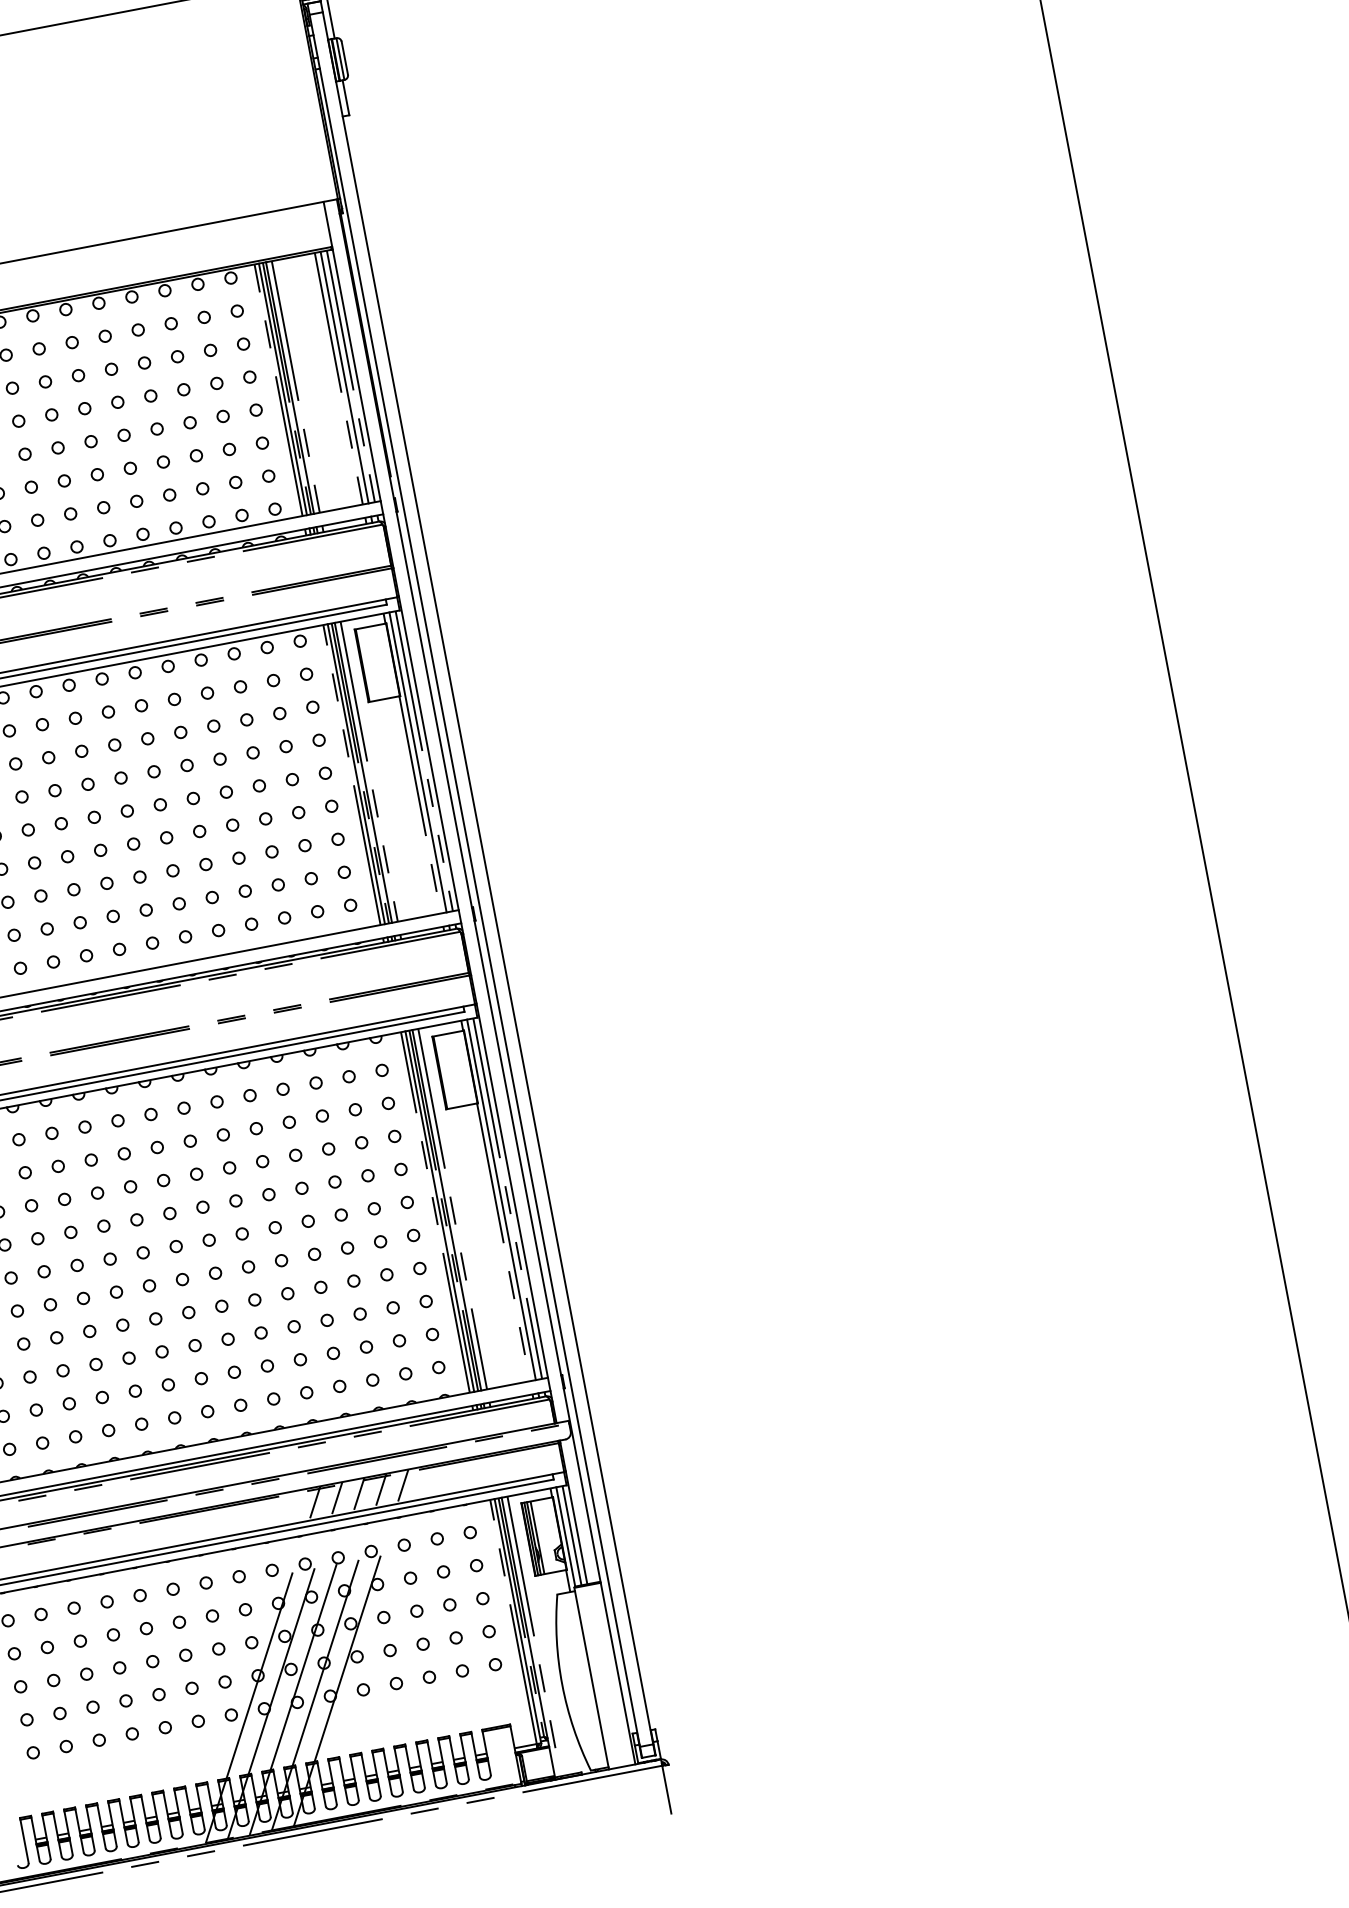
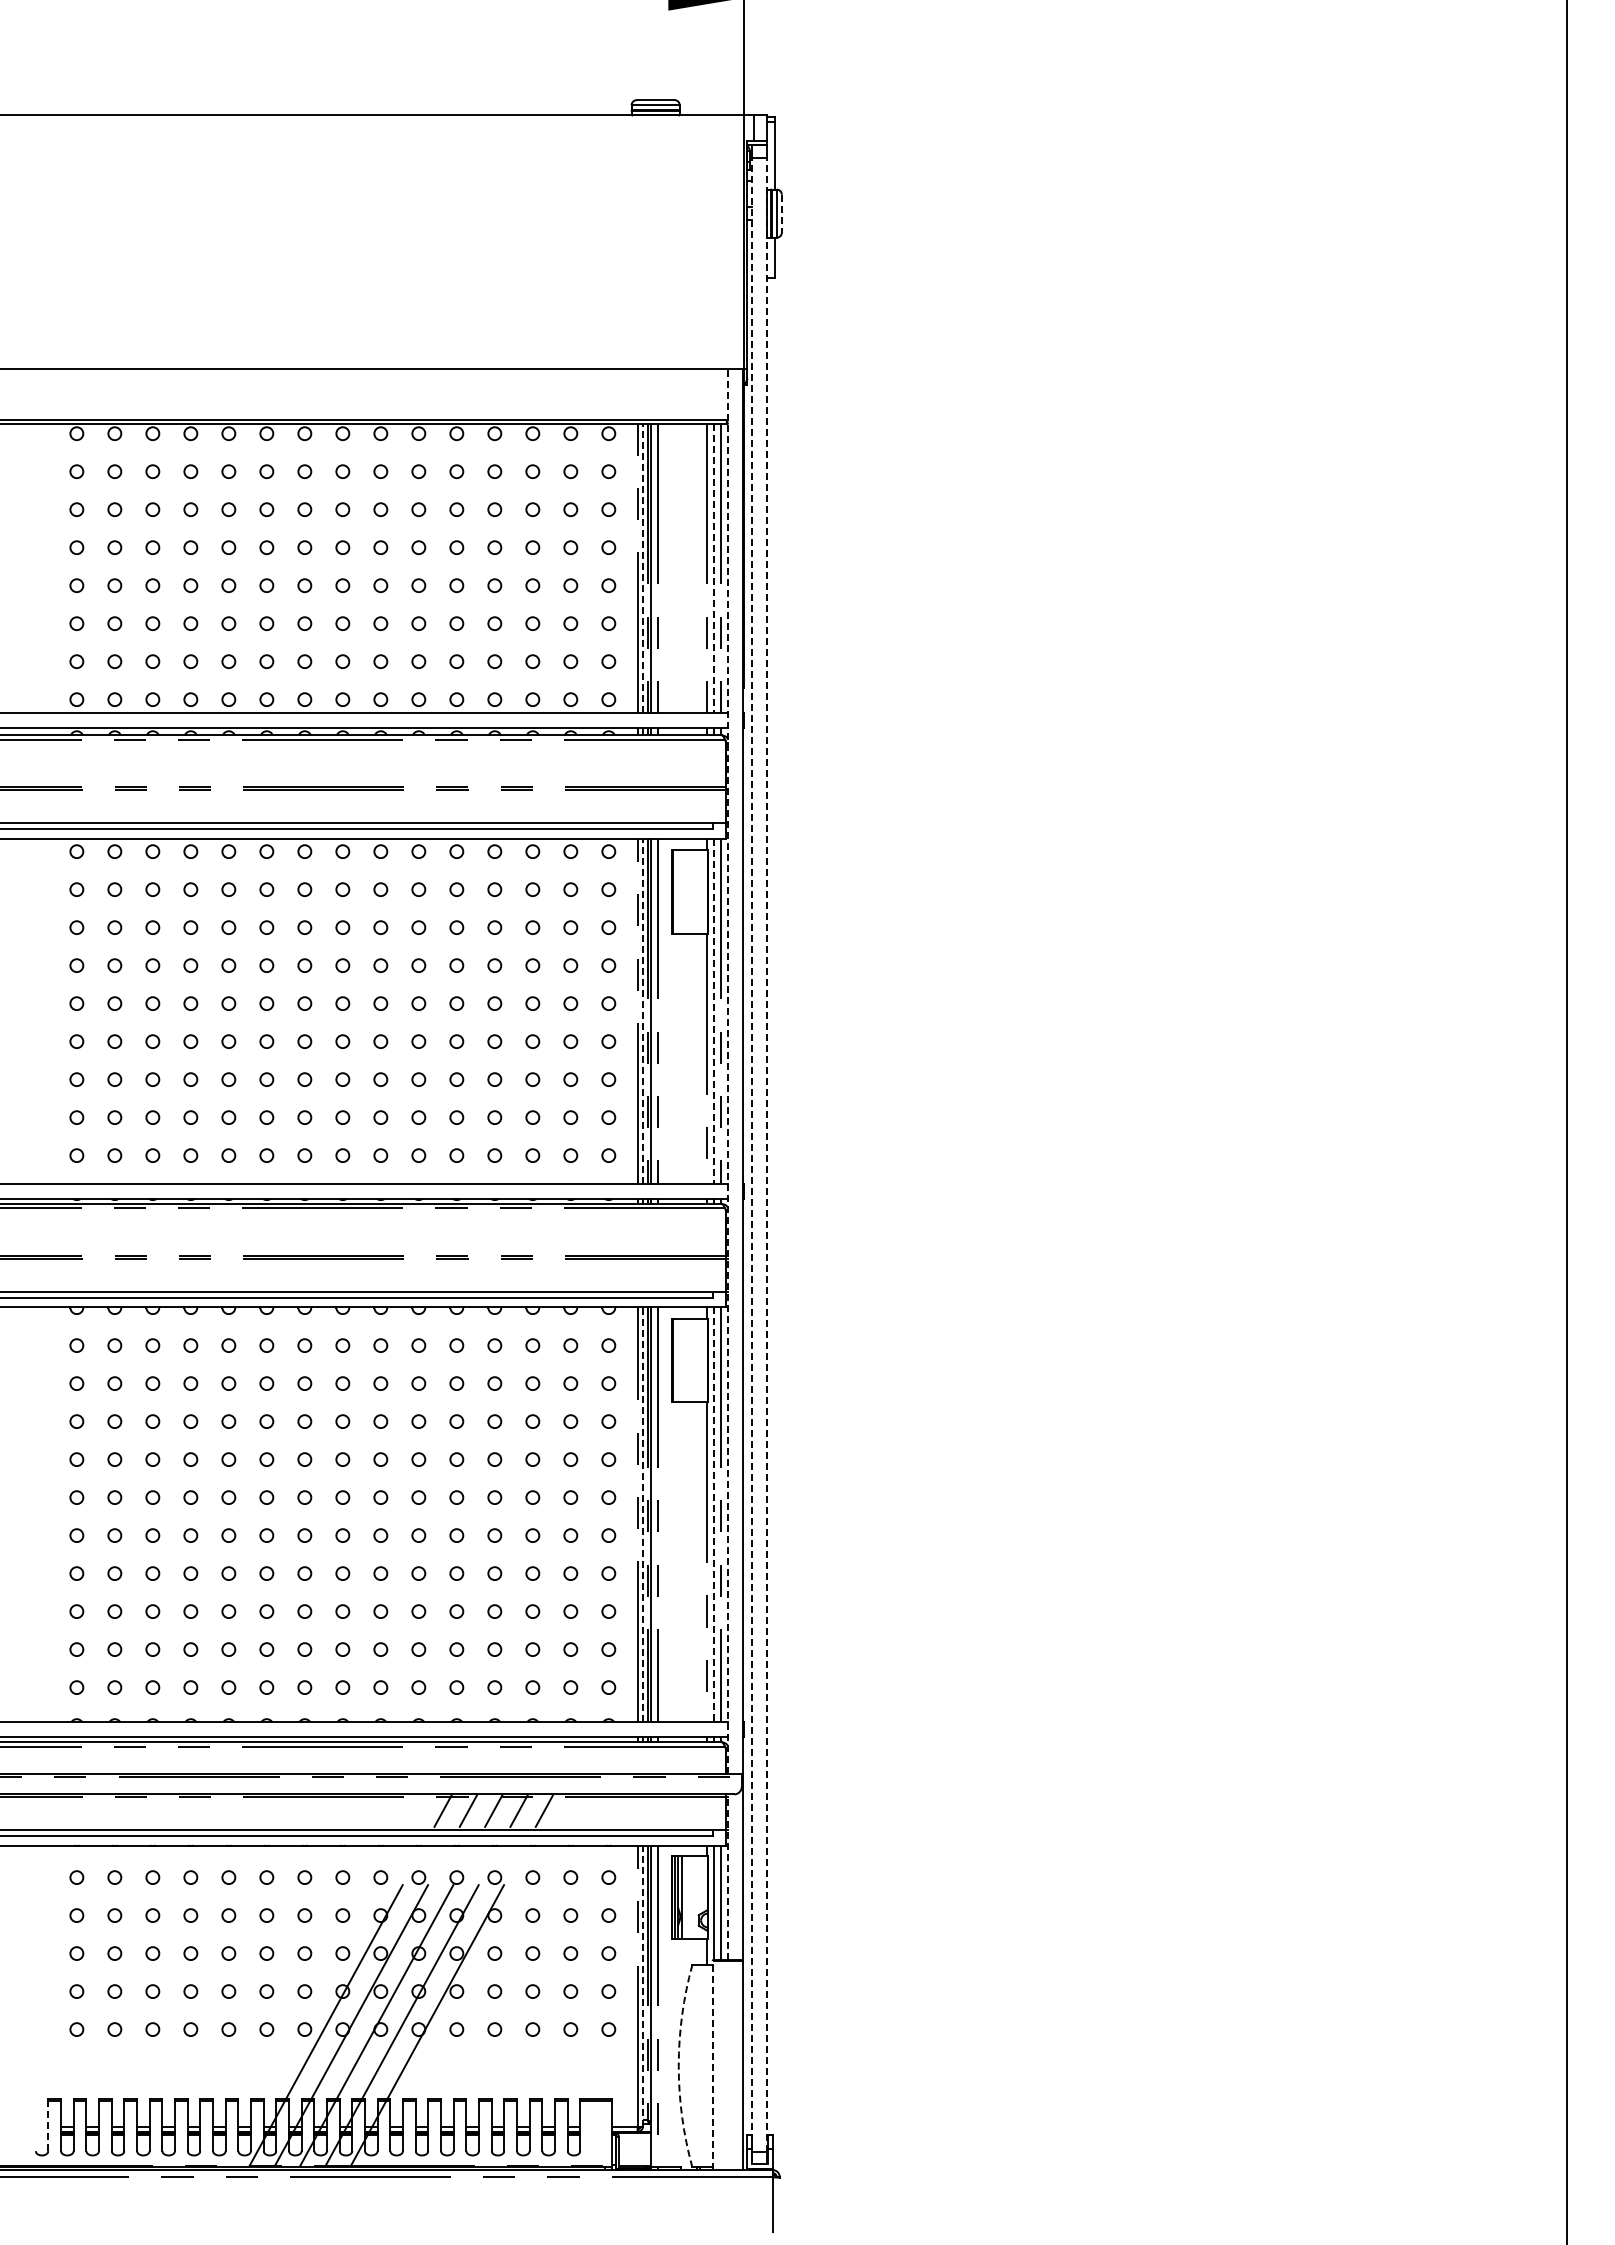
line: (344, 58) -> (781, 213), solid -> dashed
line: (344, 377) -> (713, 568), solid -> dashed
line: (282, 389) -> (642, 568), solid -> dashed
line: (417, 762) -> (713, 1011), solid -> dashed
line: (356, 774) -> (642, 1011), solid -> dashed
line: (439, 812) -> (727, 1071), solid -> dashed
line: (488, 878) -> (767, 1154), solid -> dashed
line: (474, 880) -> (751, 1154), solid -> dashed
line: (501, 1200) -> (713, 1515), solid -> dashed
line: (439, 1211) -> (642, 1514), solid -> dashed
line: (573, 1512) -> (727, 1877), solid -> dashed
line: (517, 1621) -> (642, 1986), solid -> dashed
line: (591, 1678) -> (712, 2065), solid -> dashed
arc: (562, 1685) -> (678, 2066), solid -> dashed
line: (24, 1841) -> (48, 2126), solid -> dashed

